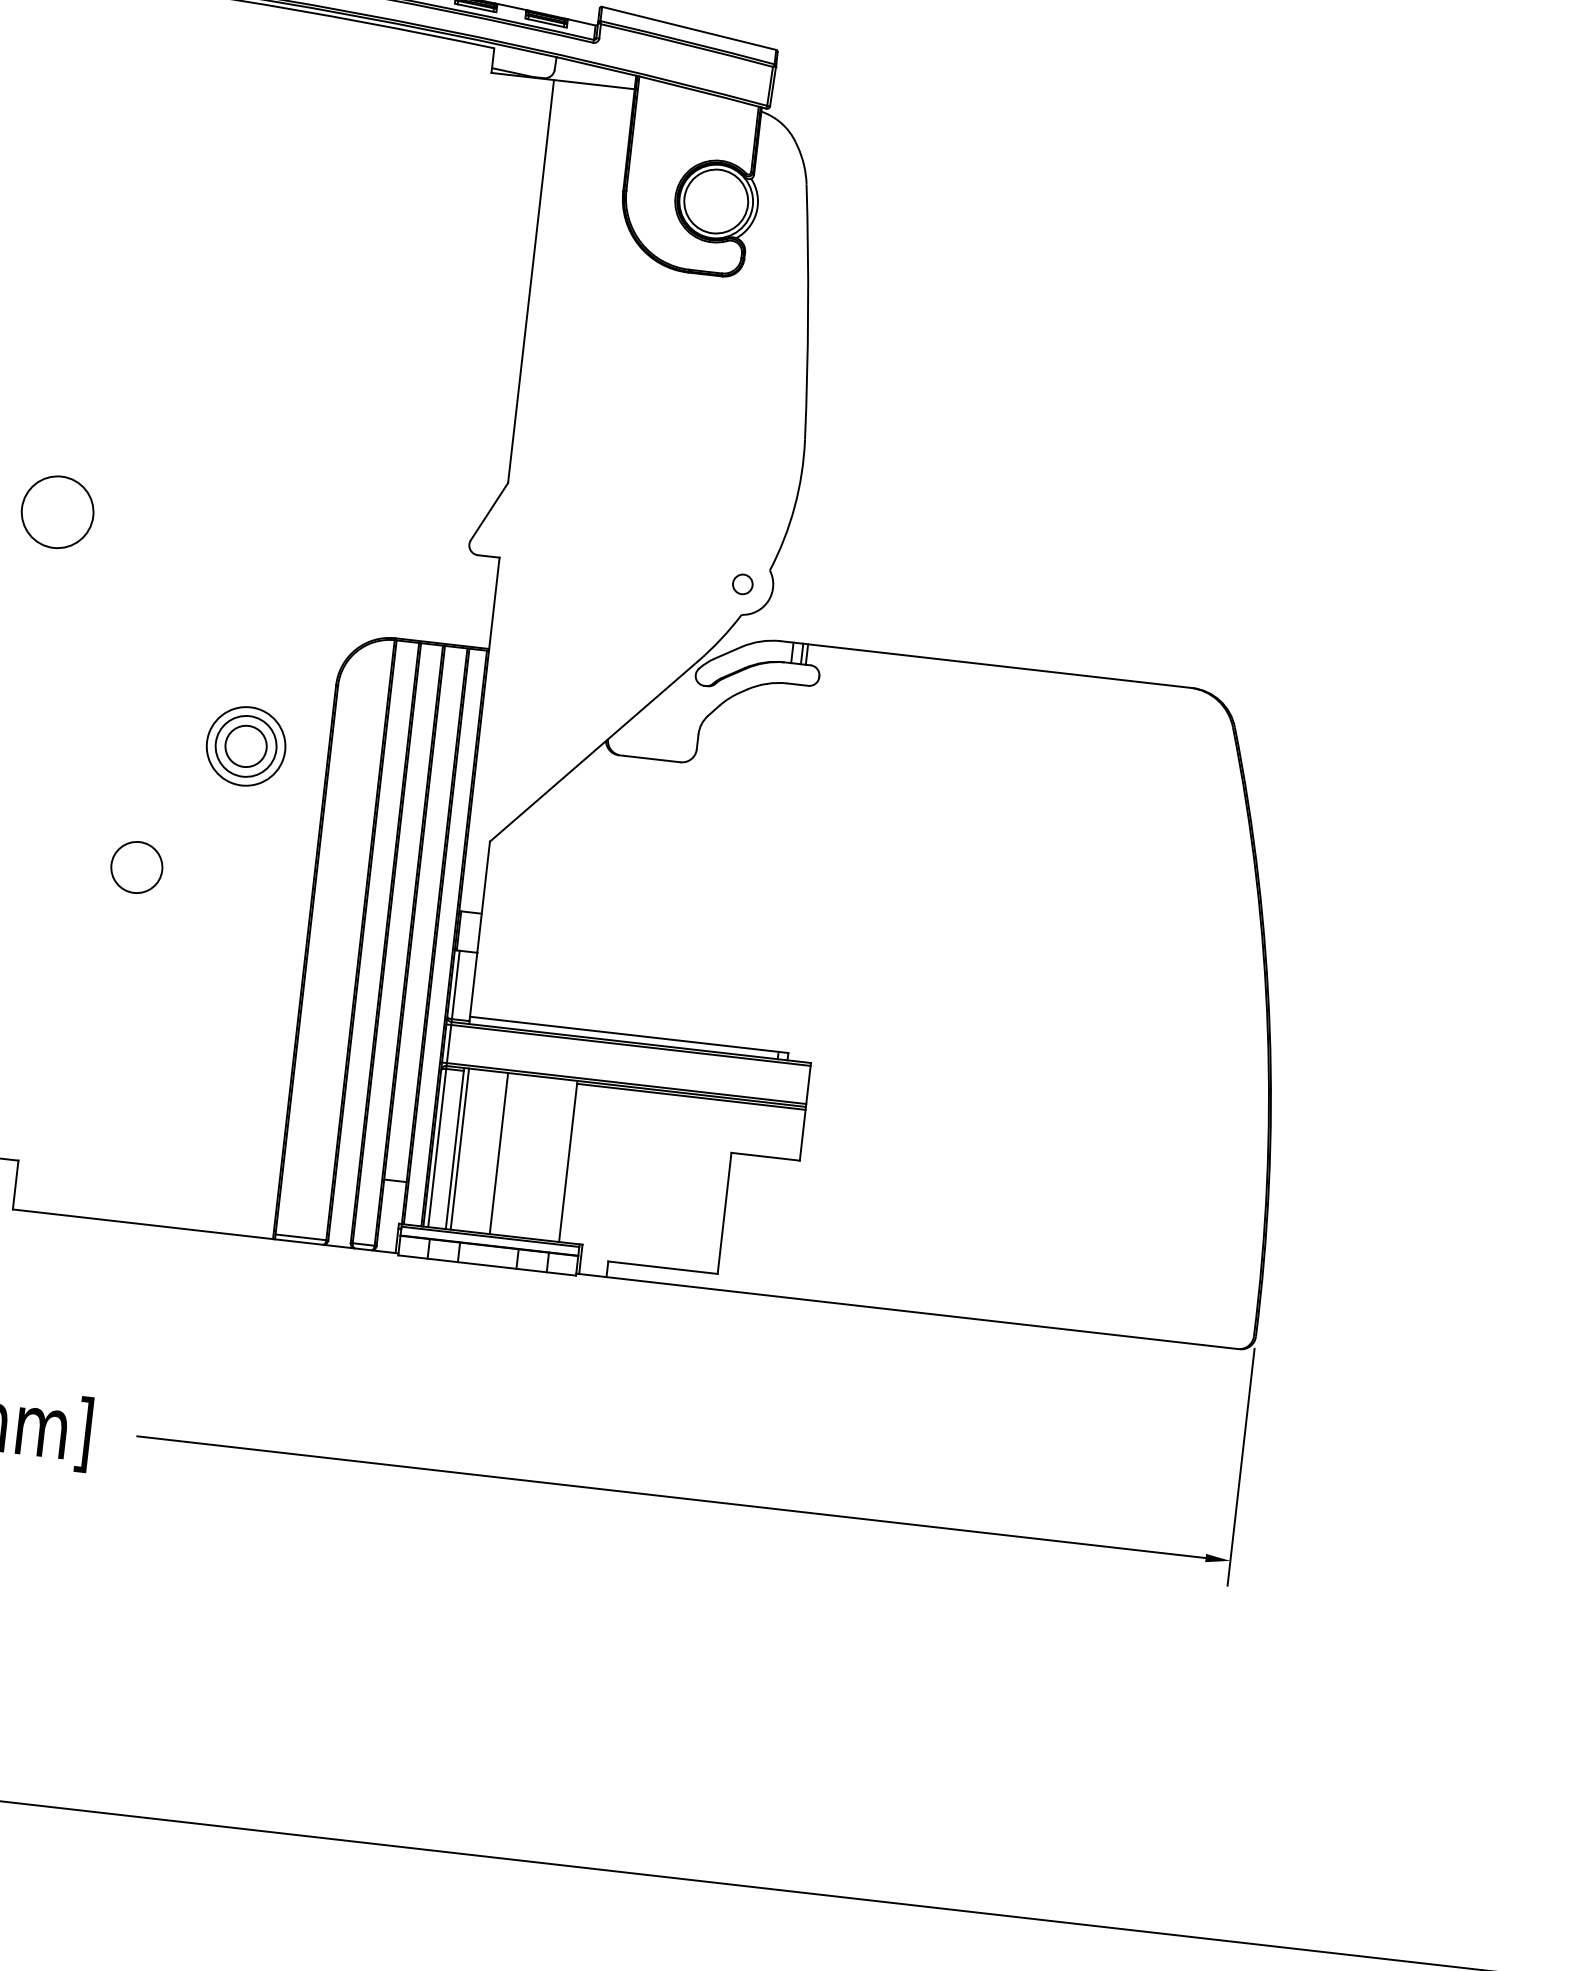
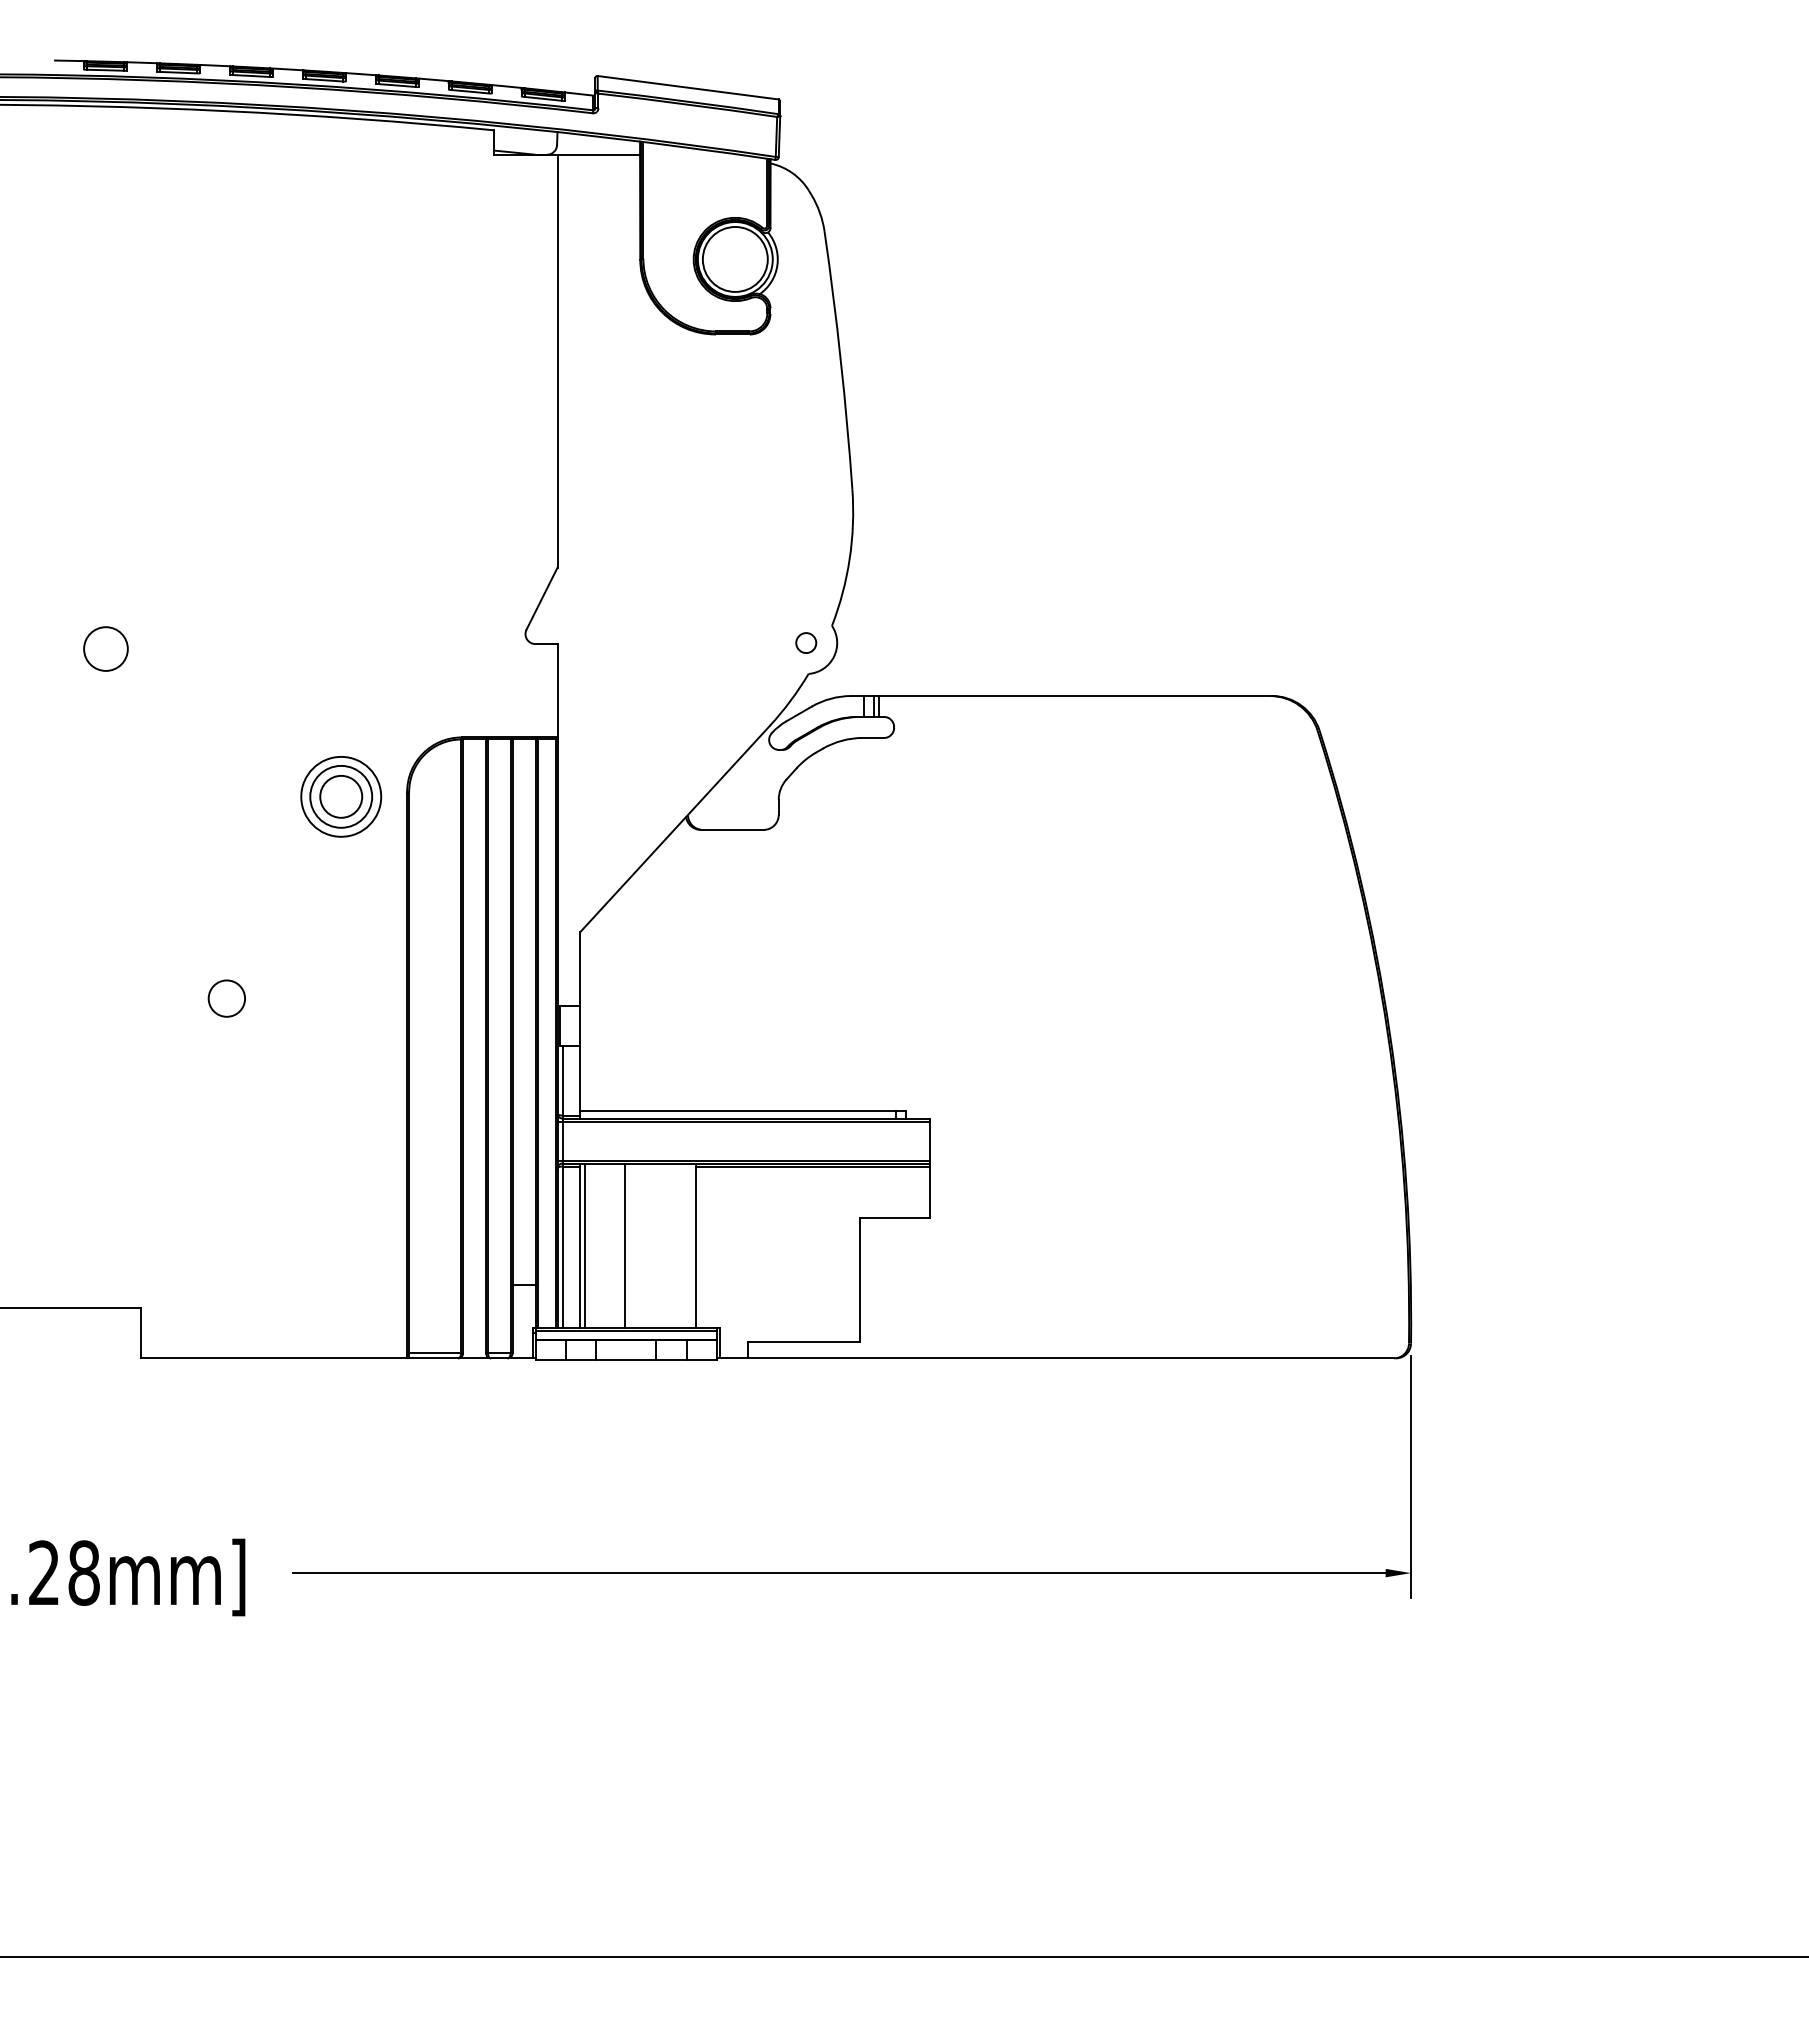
circle: (57, 511) -> (105, 648), size x0.6
part: (246, 746) -> (341, 796), moved
circle: (136, 867) -> (226, 998), size x0.7

